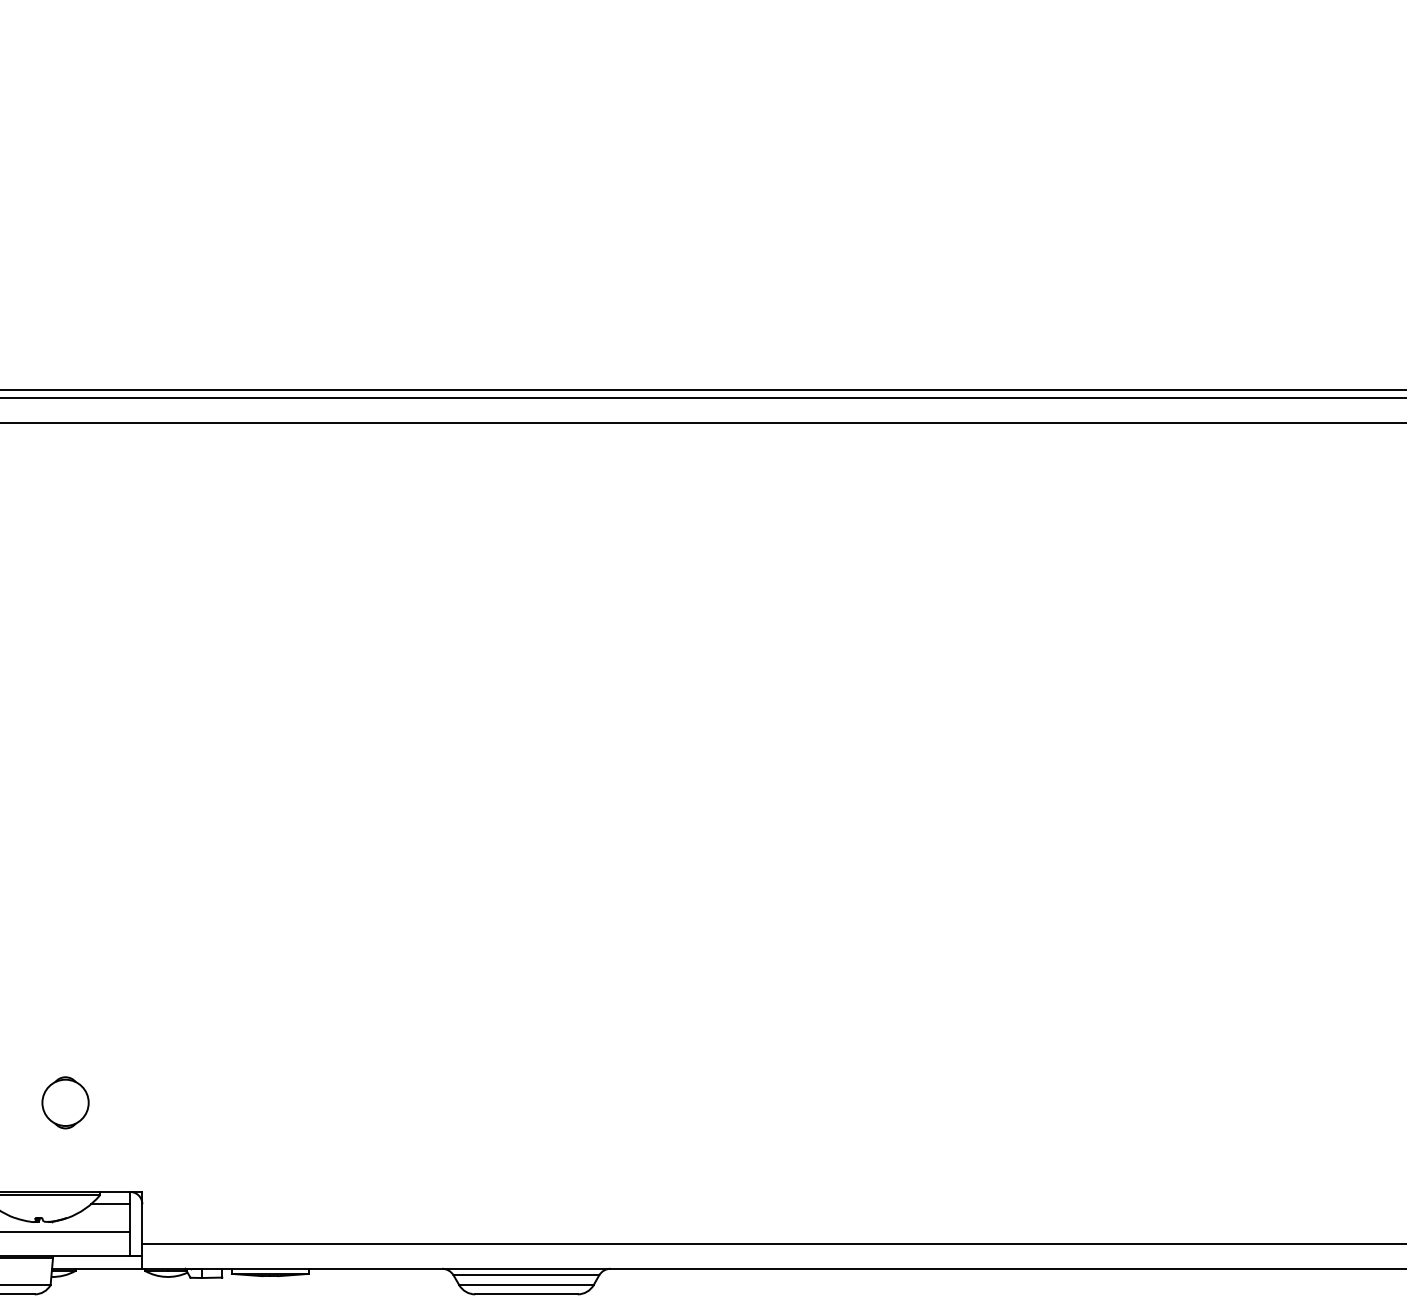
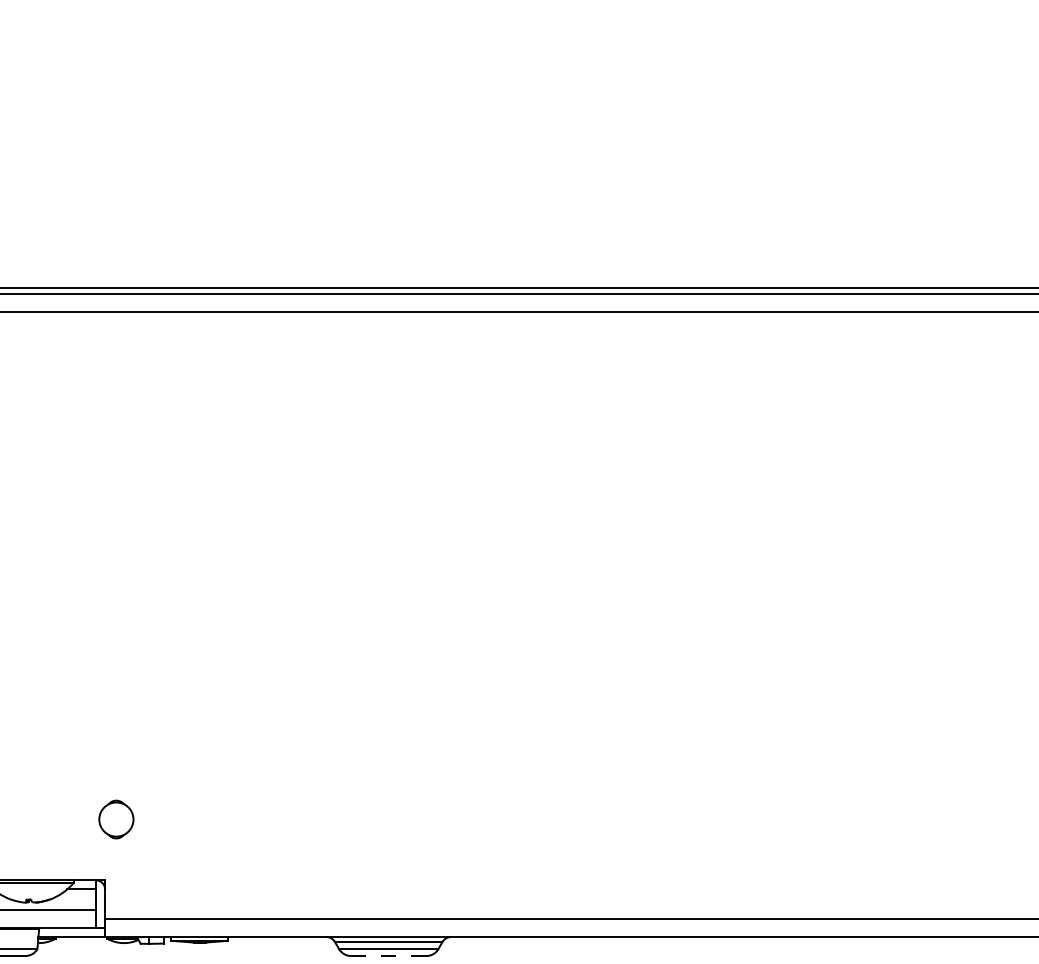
part: (65, 1102) -> (116, 819), moved
line: (526, 1293) -> (388, 955), solid -> dashed

